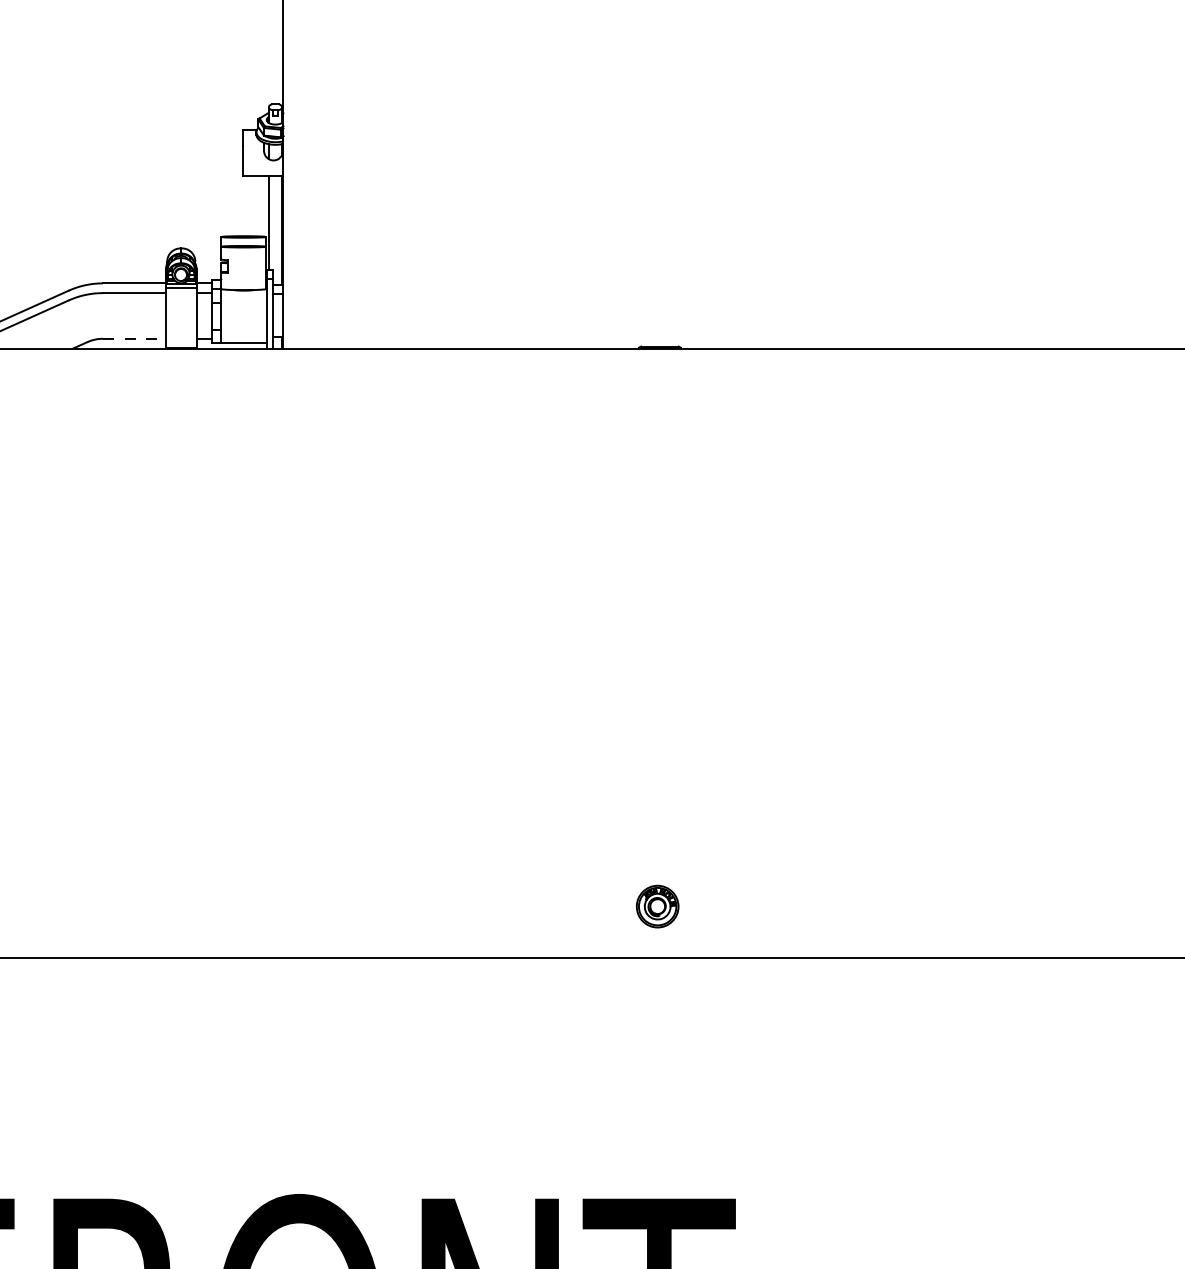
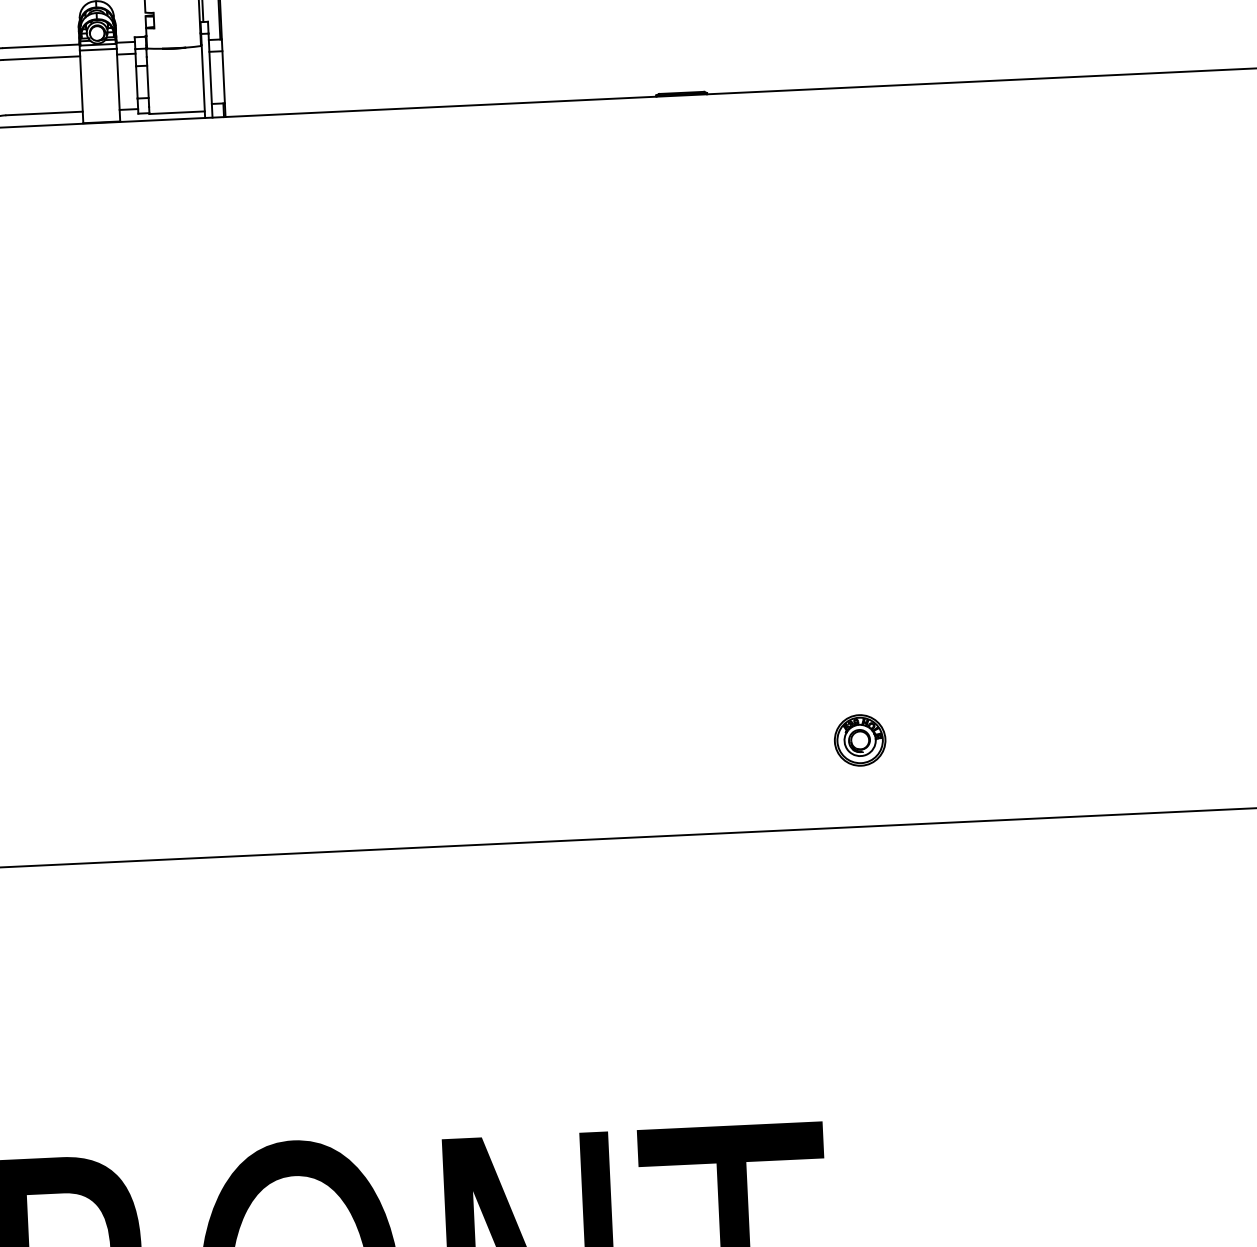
line: (134, 338) -> (44, 113), dashed -> solid
part: (657, 906) -> (859, 740), moved

